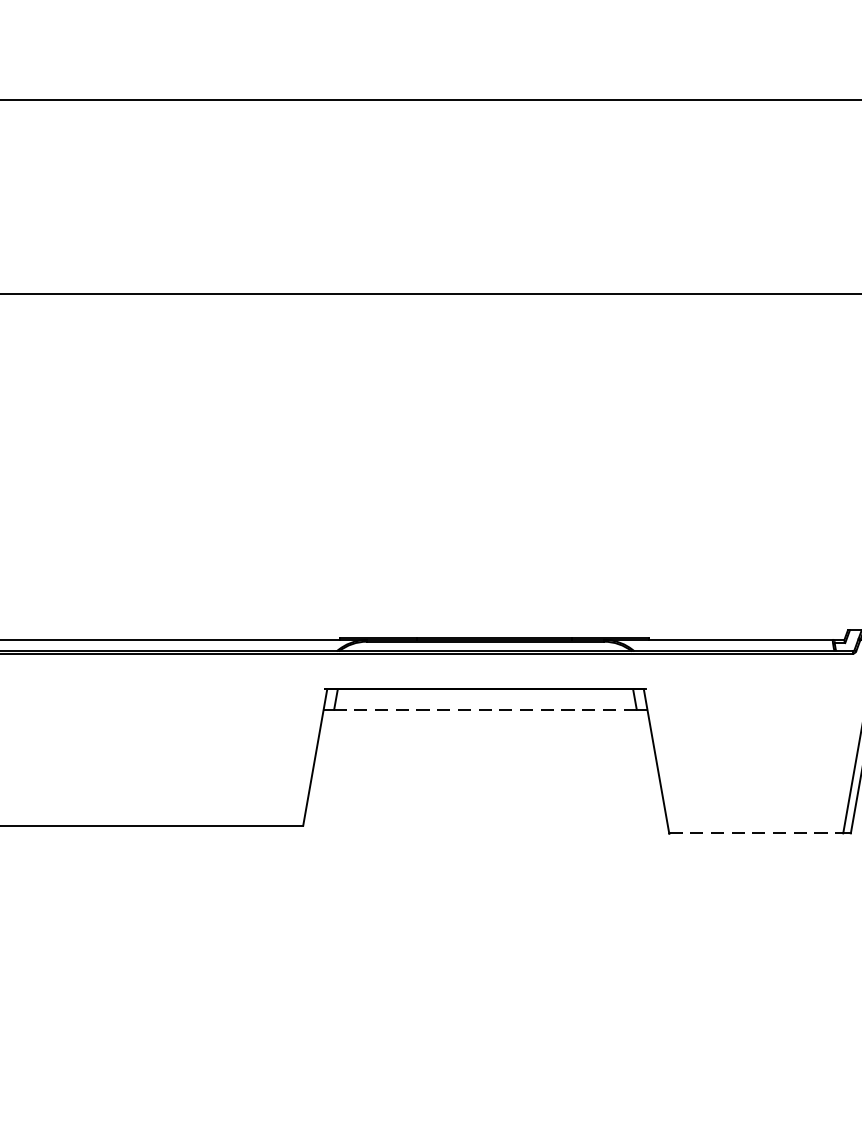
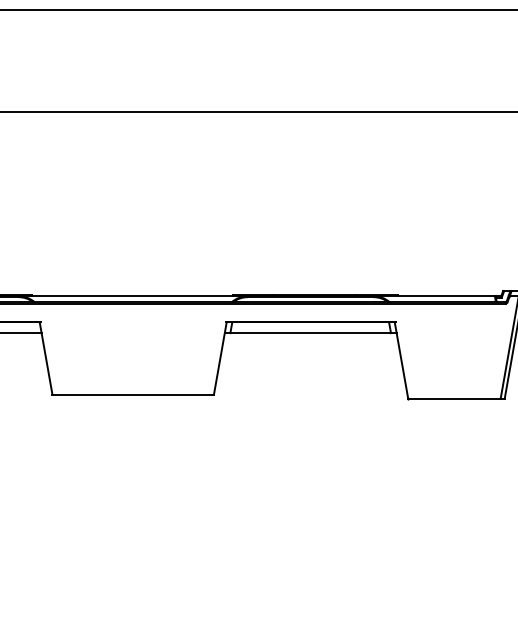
line: (485, 710) -> (310, 333), dashed -> solid
line: (756, 832) -> (454, 398), dashed -> solid

